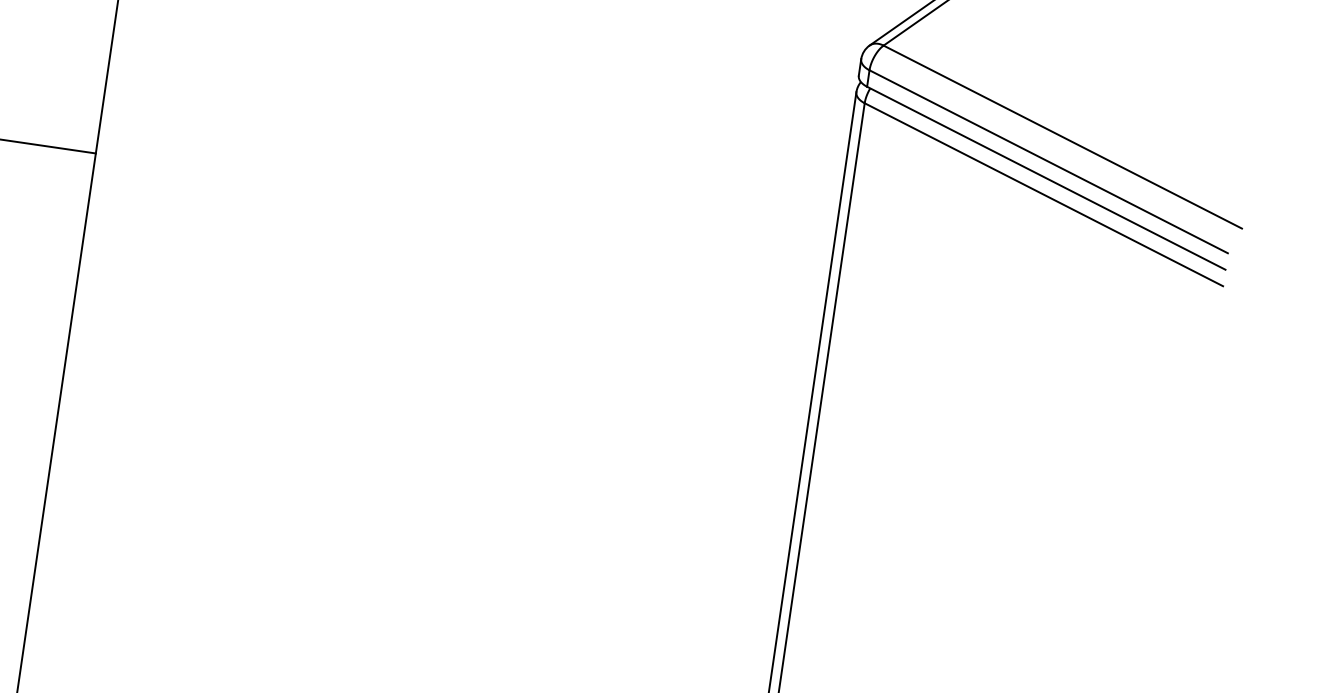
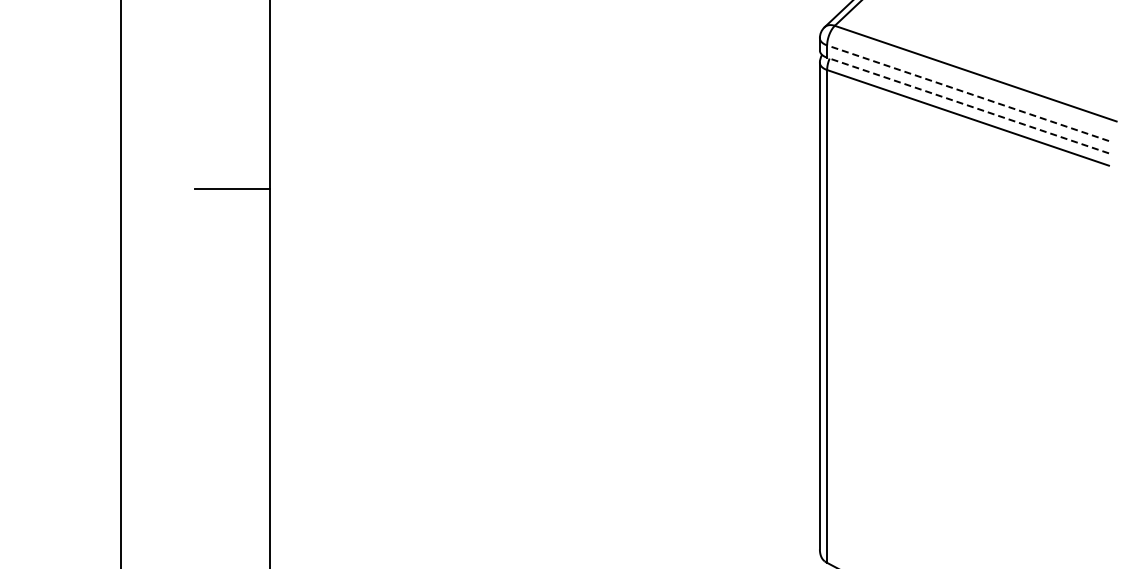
line: (1049, 162) -> (968, 93), solid -> dashed
line: (1046, 178) -> (968, 105), solid -> dashed

